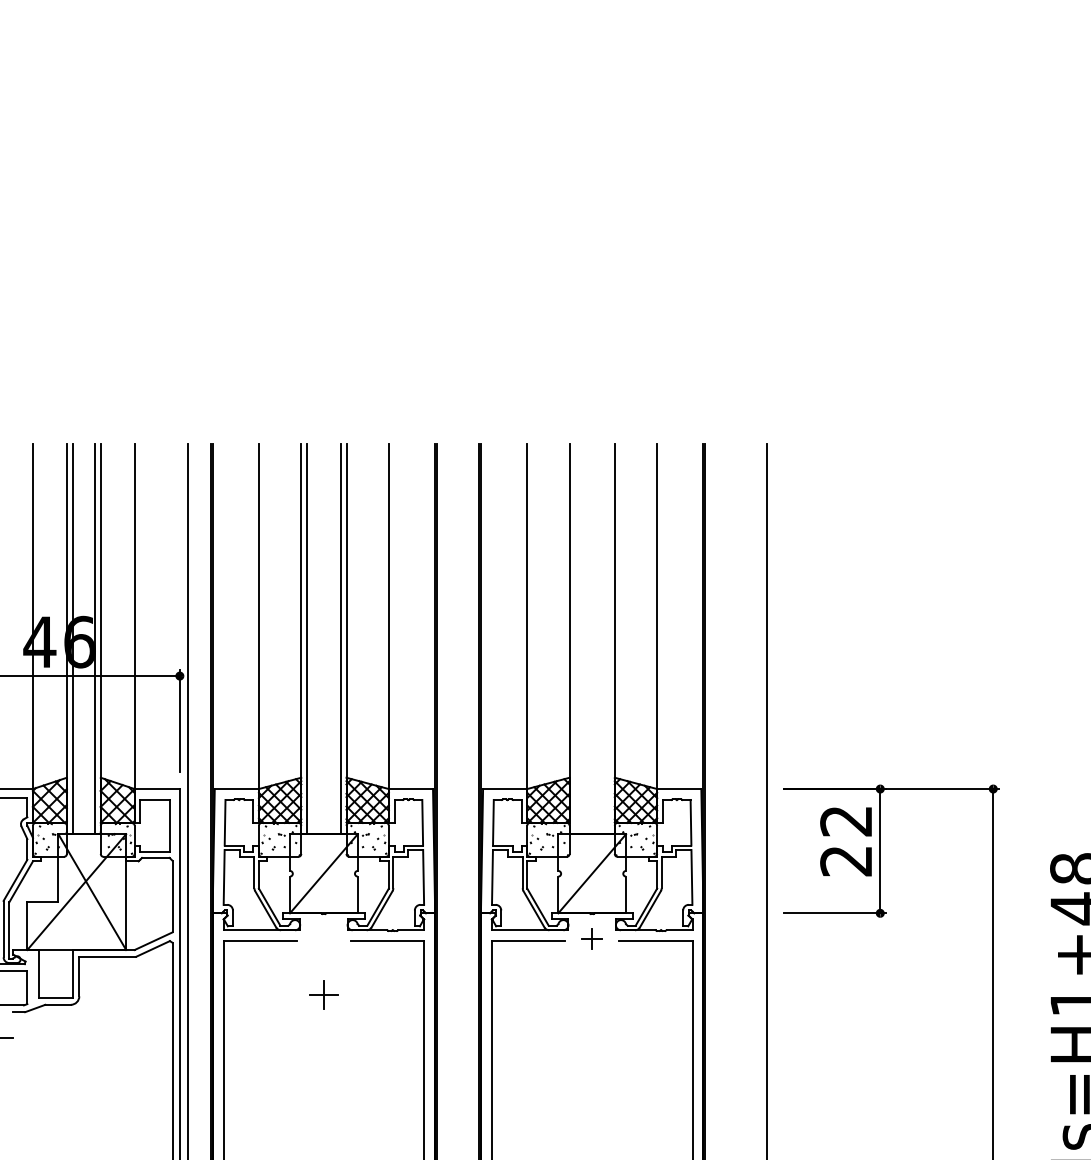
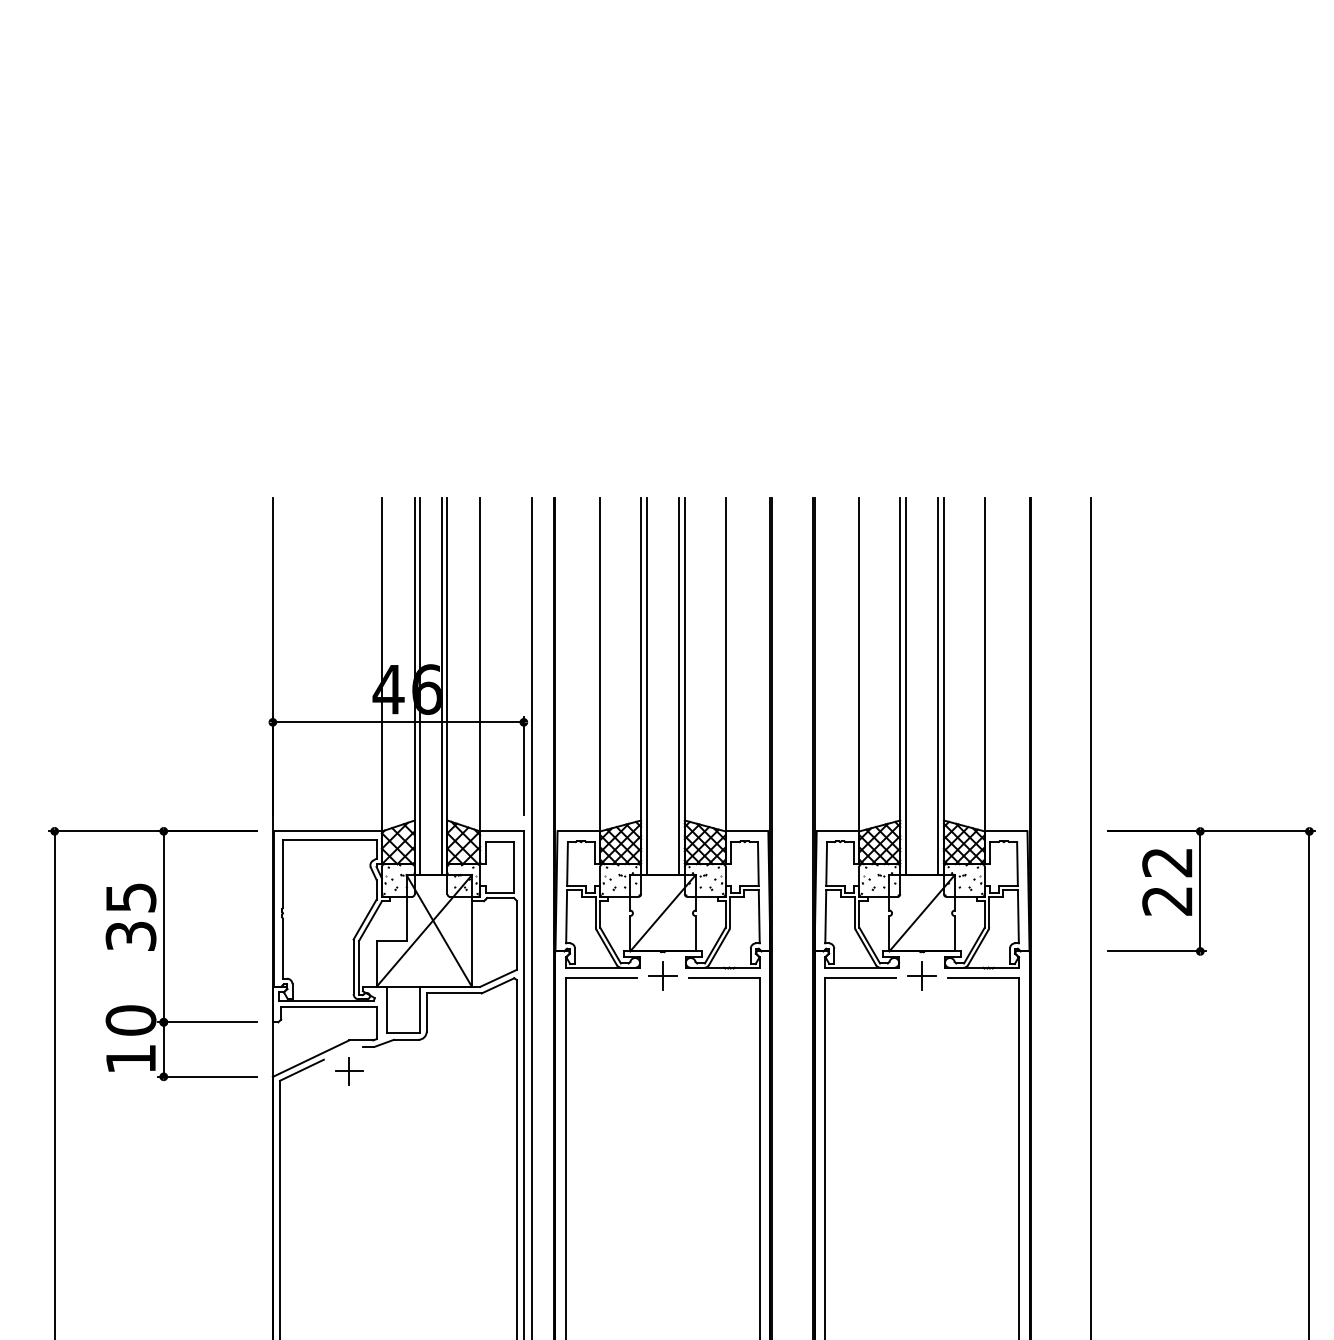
line: (575, 638) -> (905, 686), added
line: (609, 638) -> (938, 686), added
part: (591, 938) -> (921, 975), size x1.43
part: (323, 994) -> (662, 975), moved

